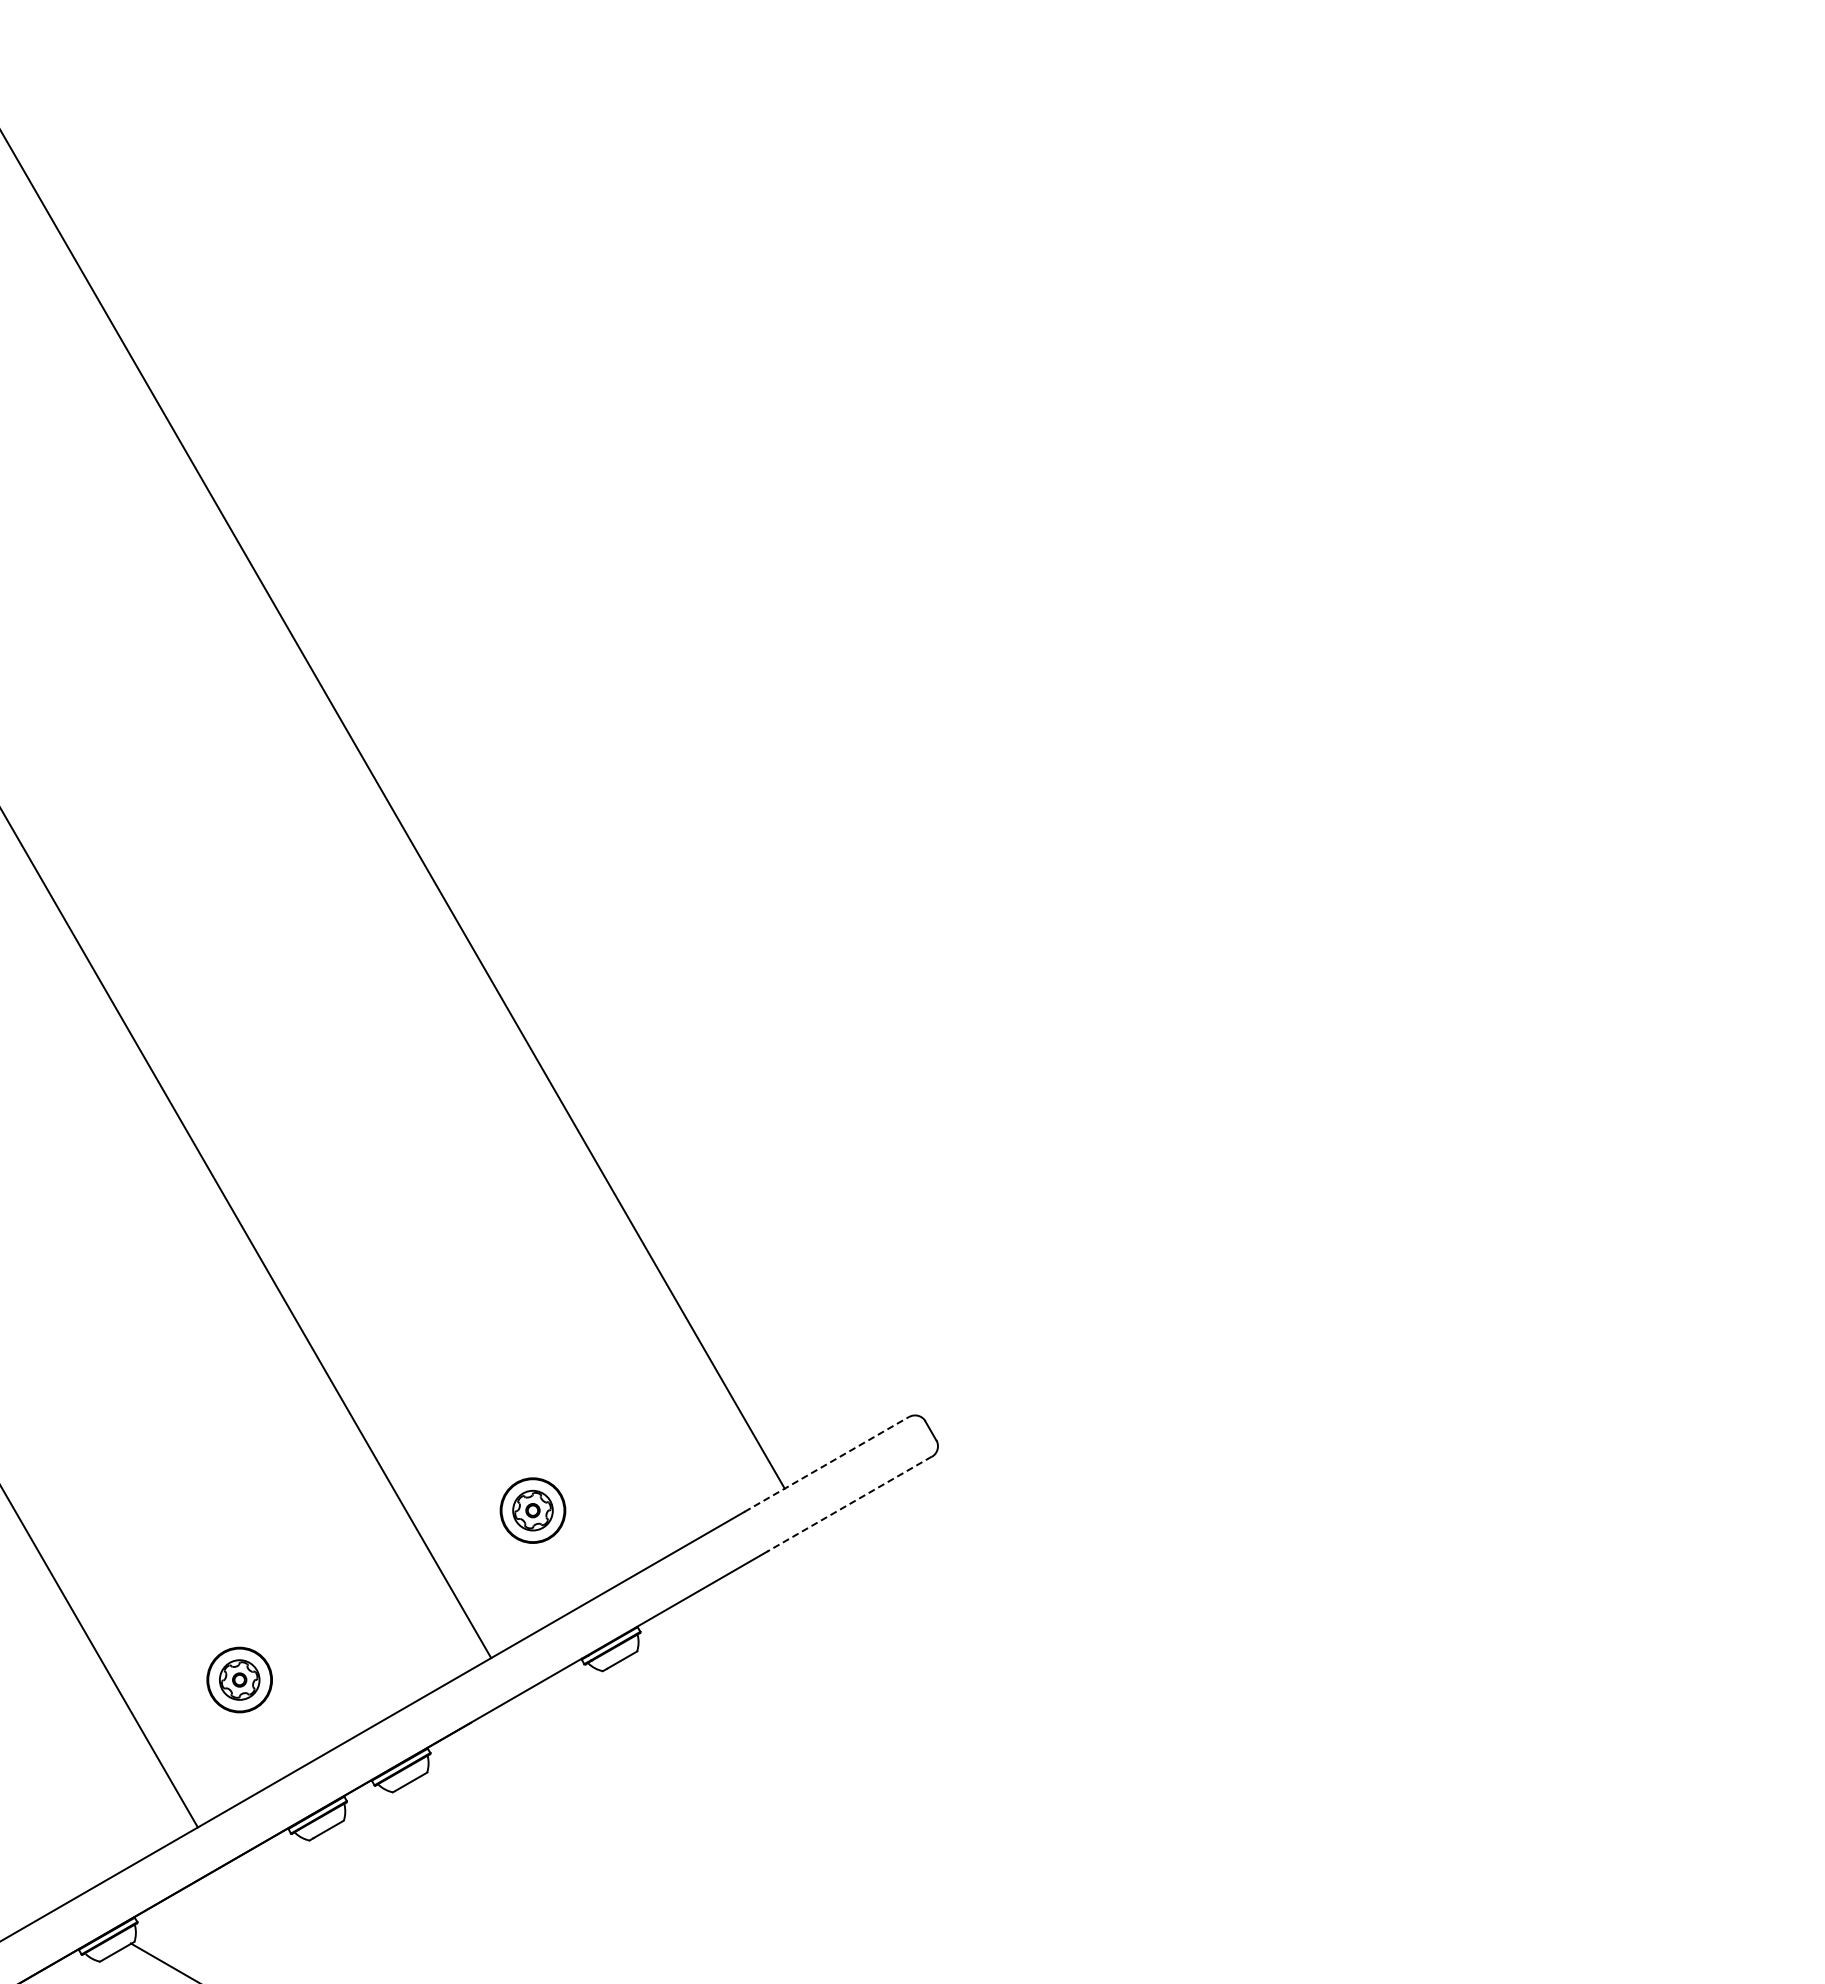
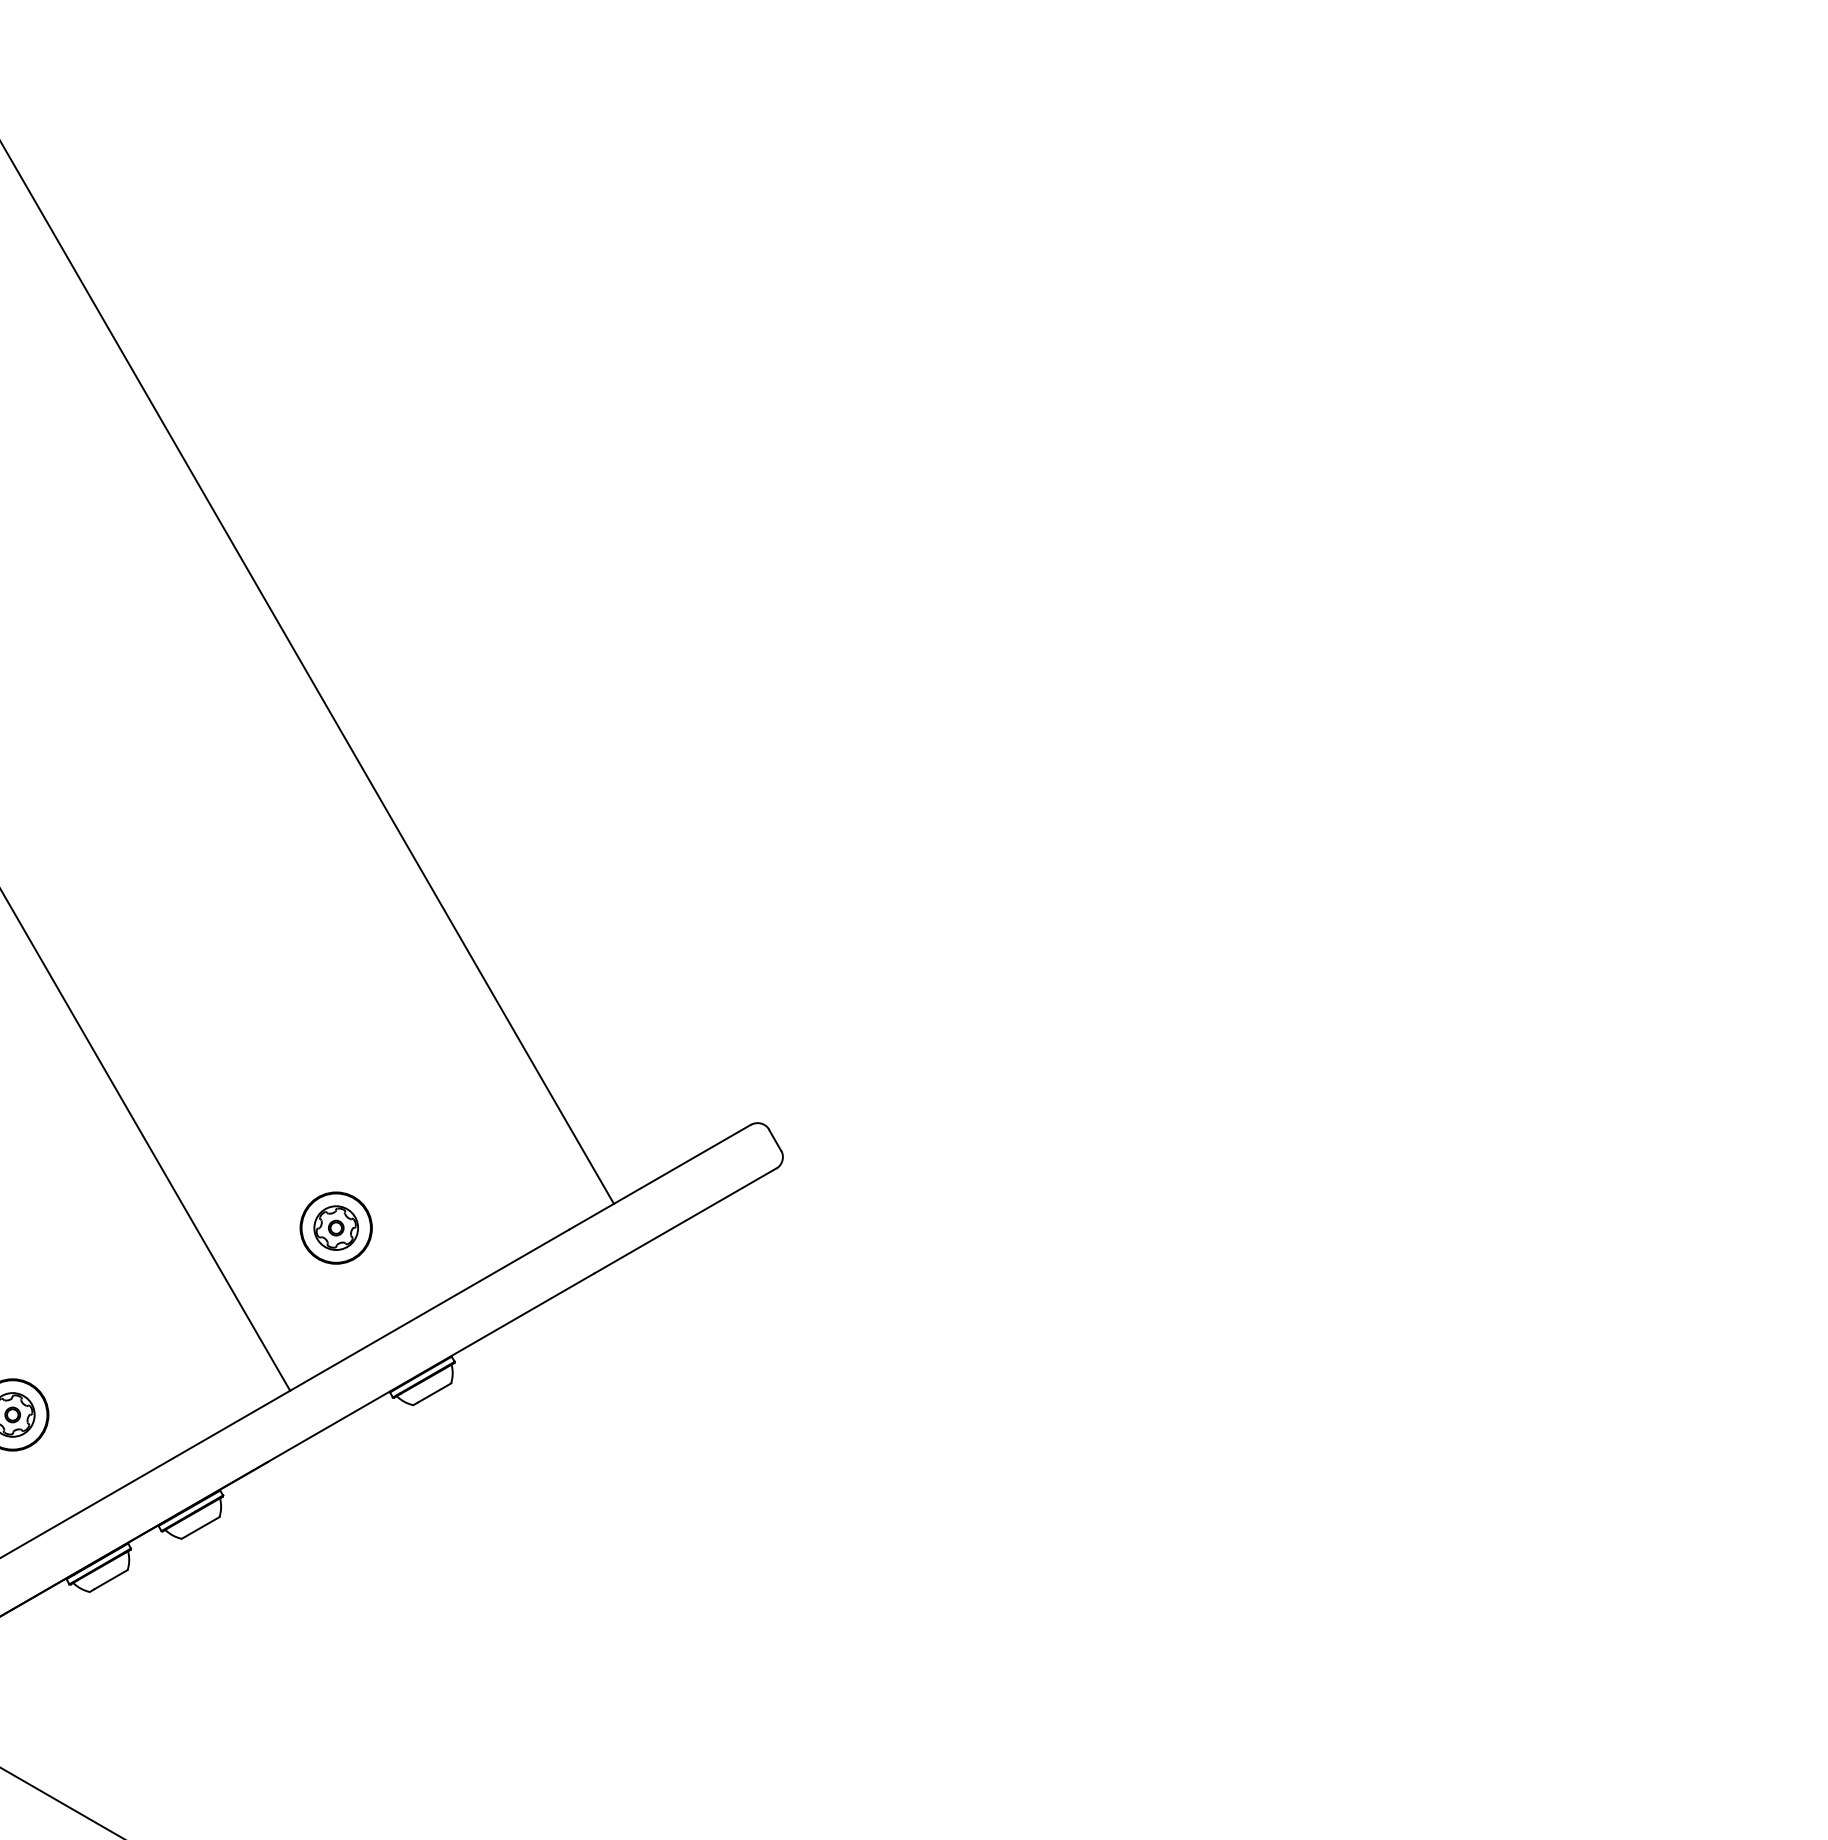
line: (826, 1464) -> (659, 1177), dashed -> solid
line: (849, 1504) -> (685, 1221), dashed -> solid

